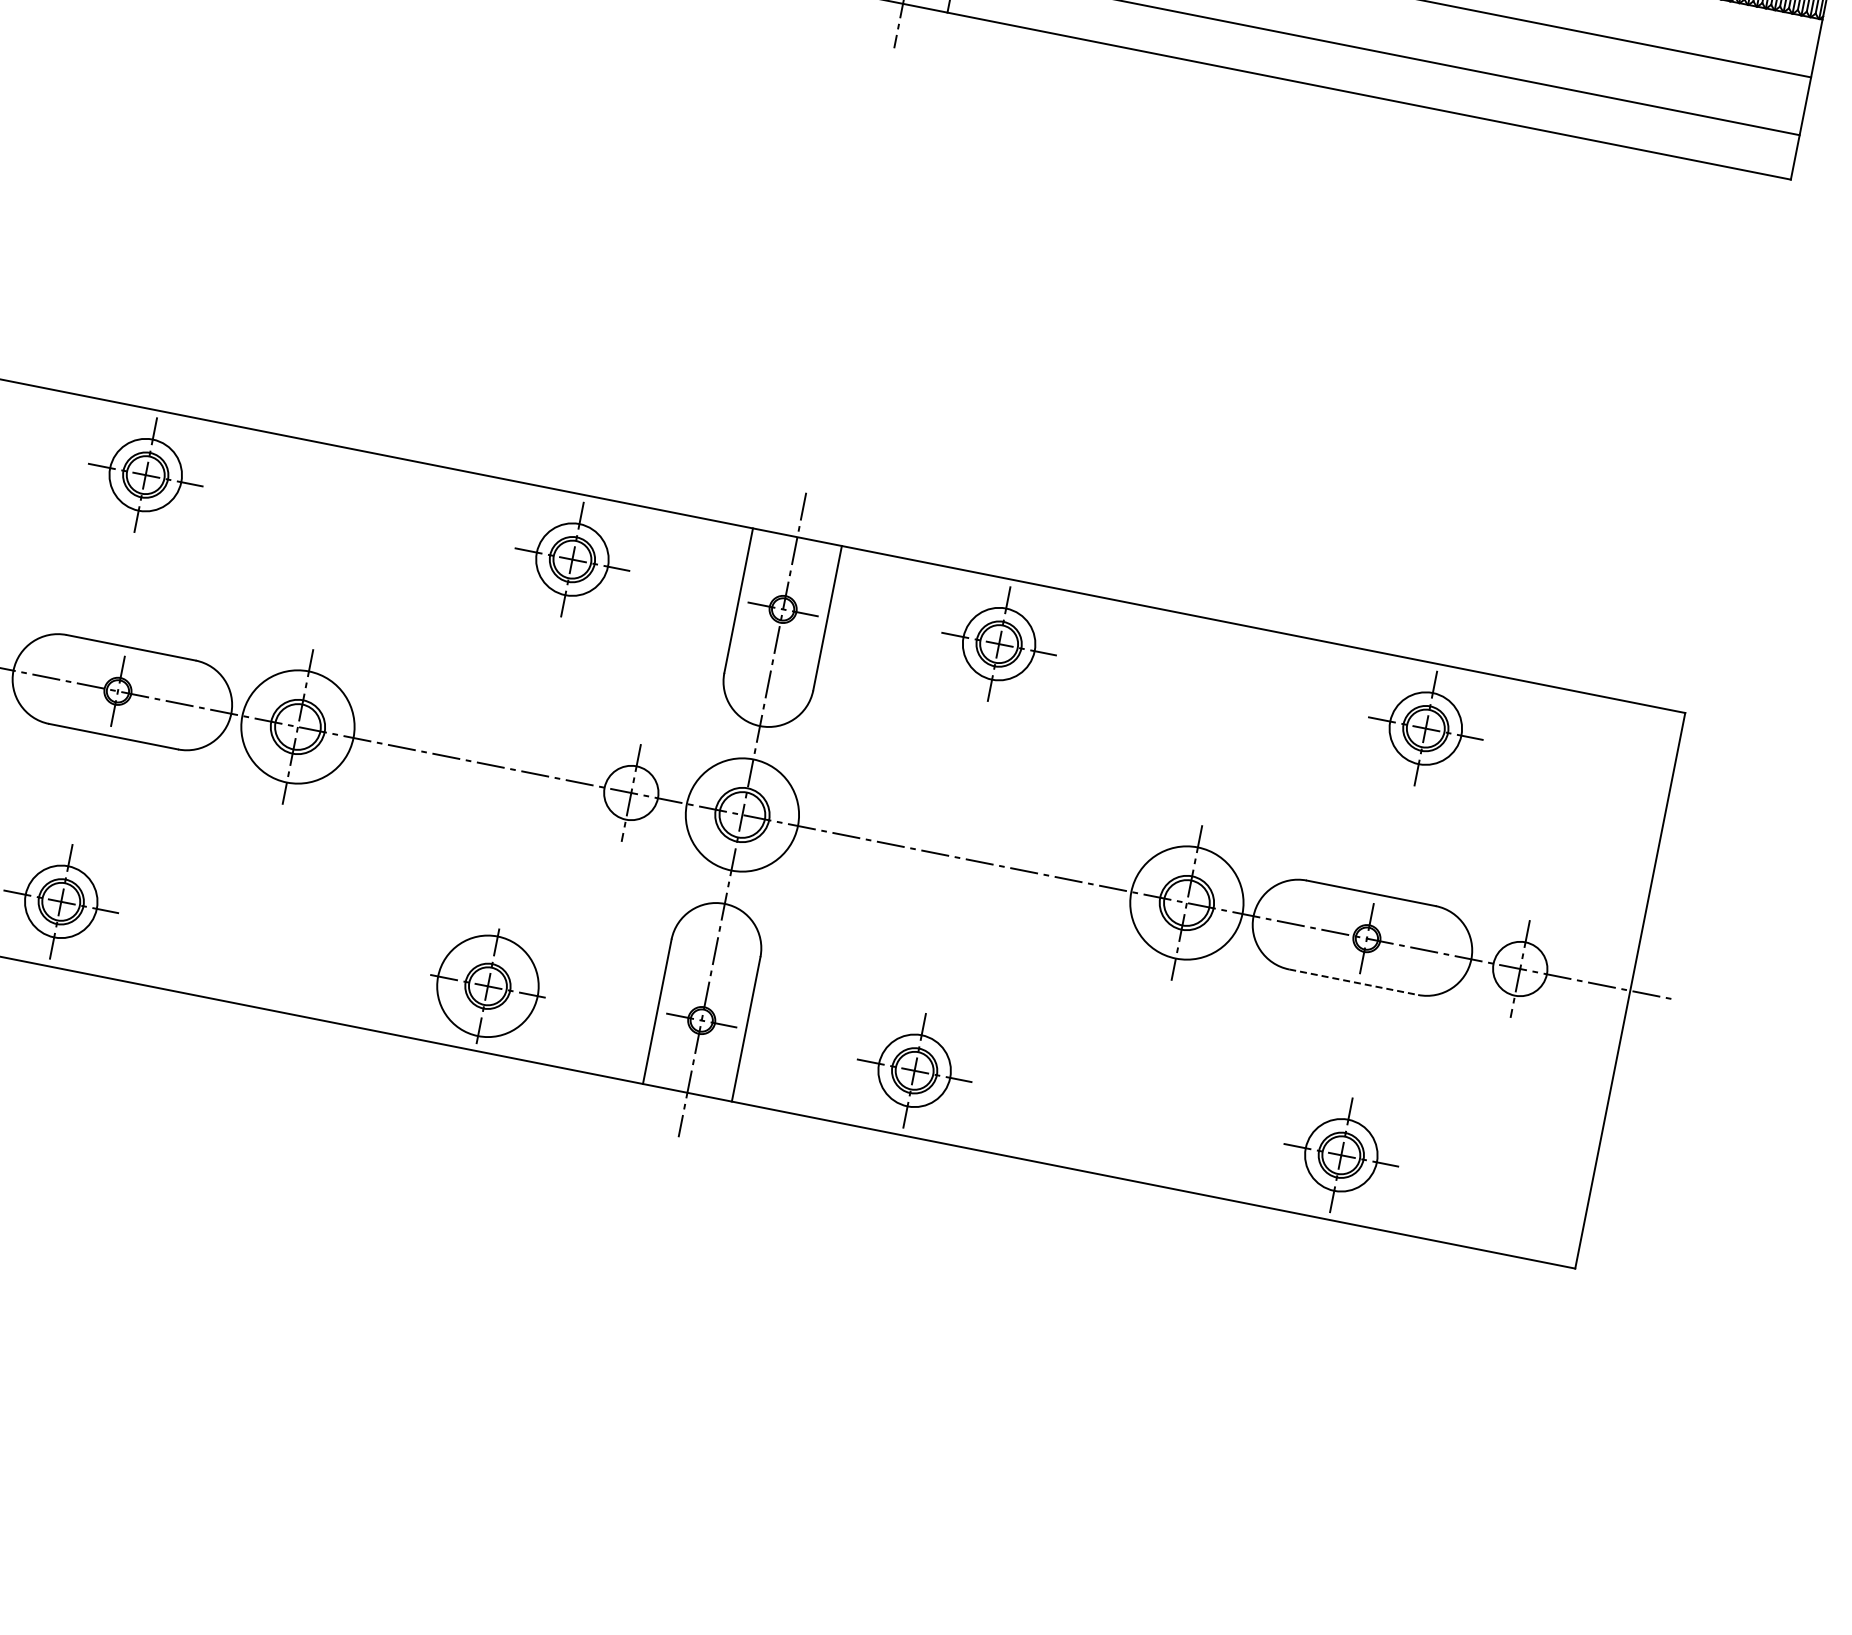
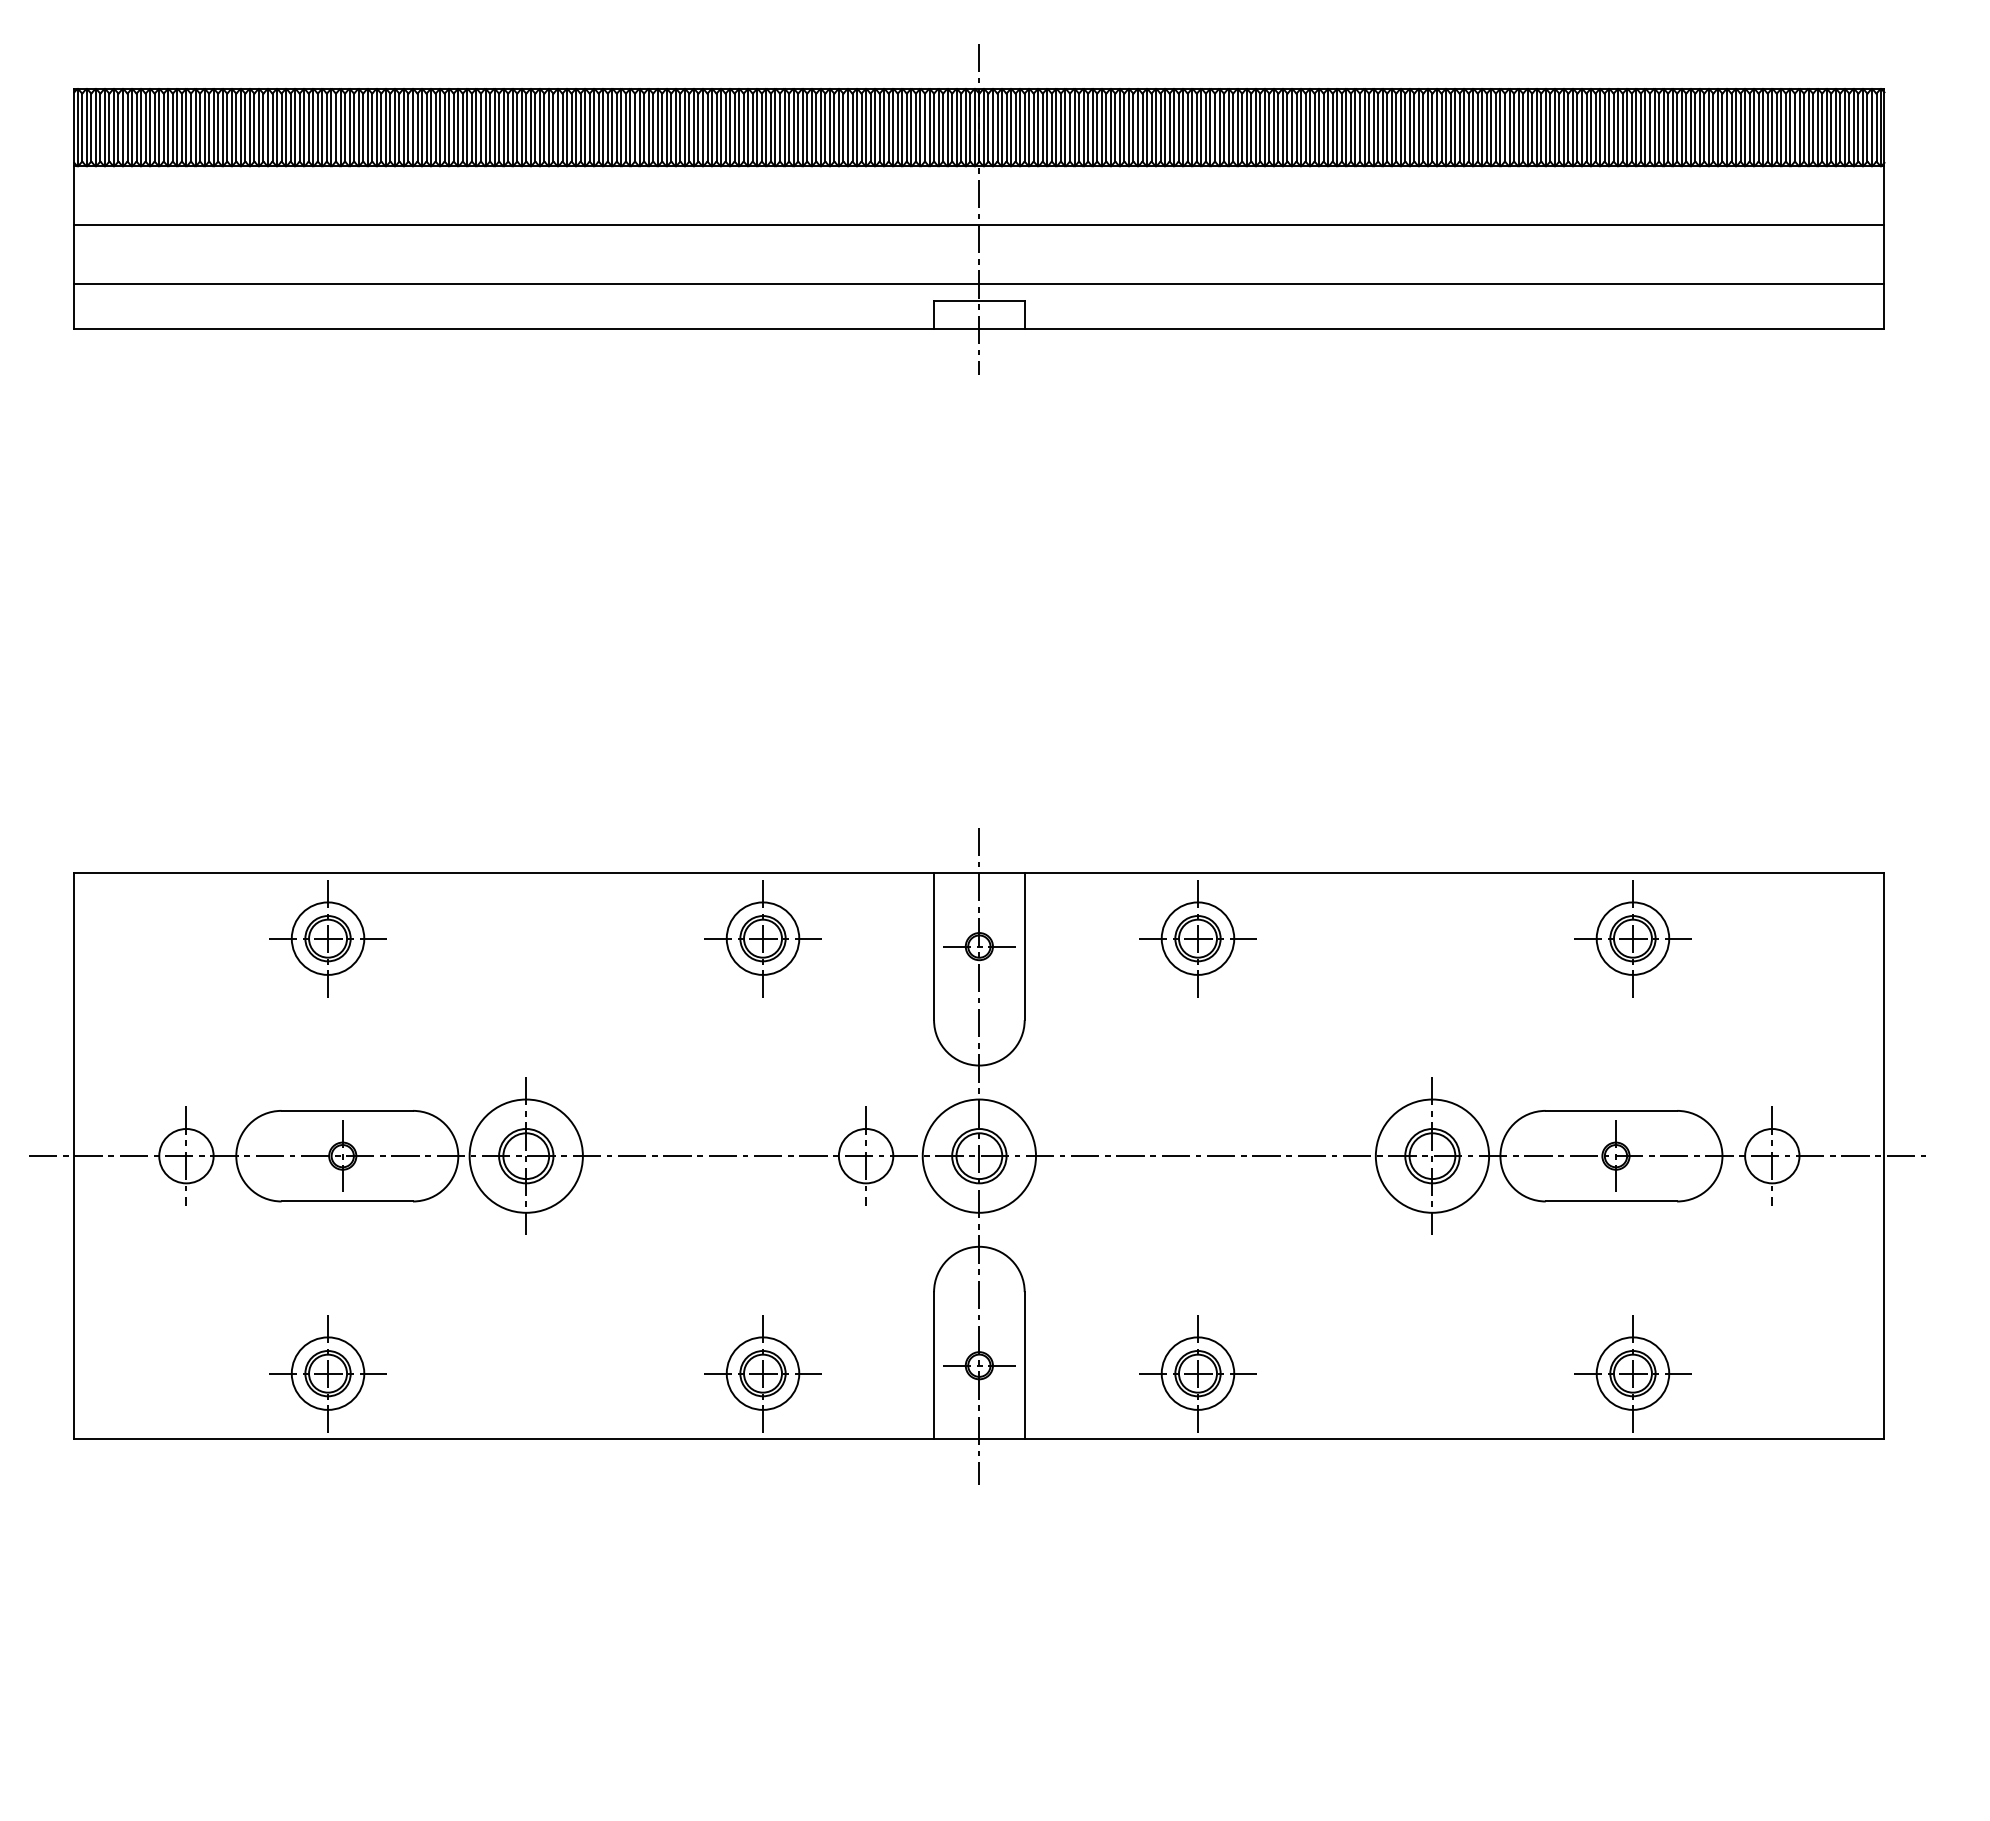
line: (1353, 982) -> (1611, 1201), dashed -> solid
circle: (487, 986) -> (762, 1373), size x0.71

